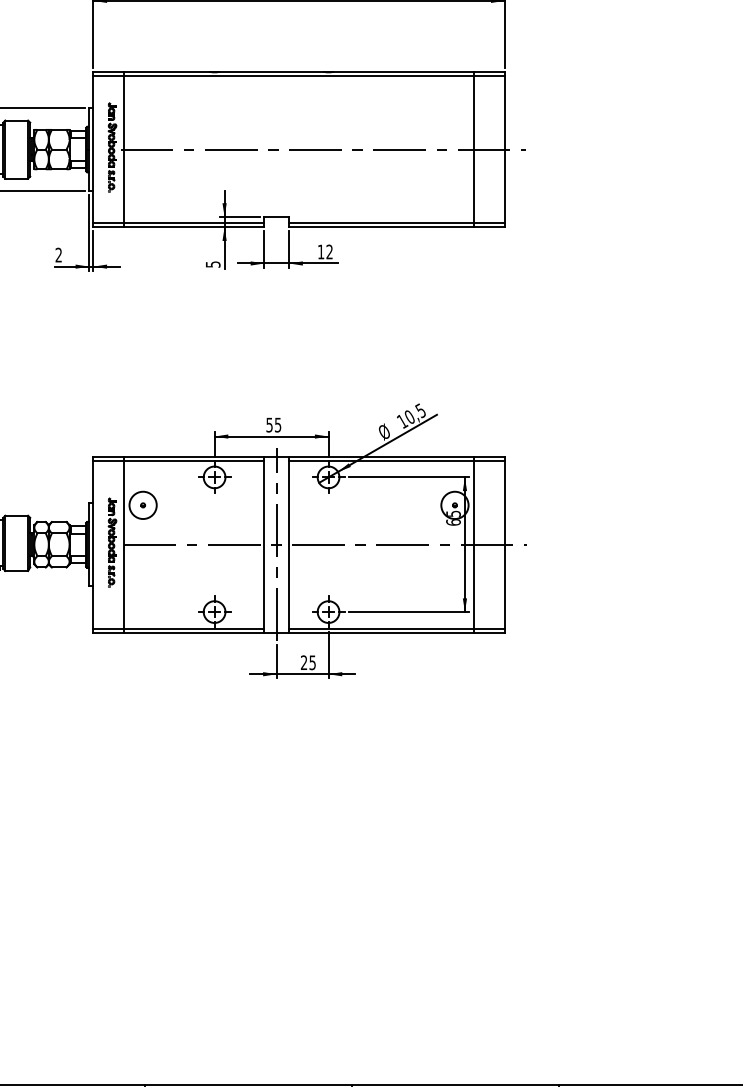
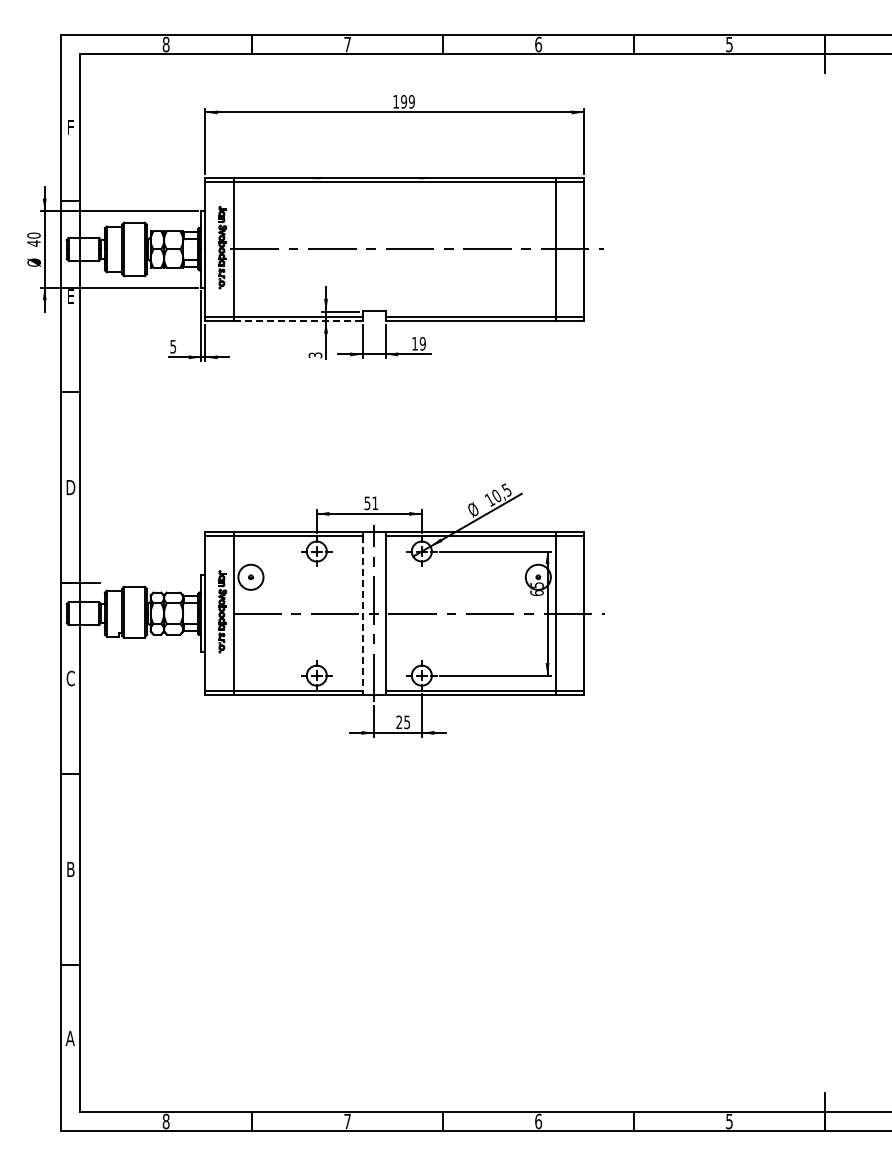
line: (194, 227) -> (298, 321), solid -> dashed
text: (329, 251) -> (422, 343), 12 -> 19
text: (59, 254) -> (173, 346), 2 -> 5
text: (212, 263) -> (314, 354), 5 -> 3
text: (278, 425) -> (375, 503), 55 -> 51
line: (264, 545) -> (362, 614), solid -> dashed

